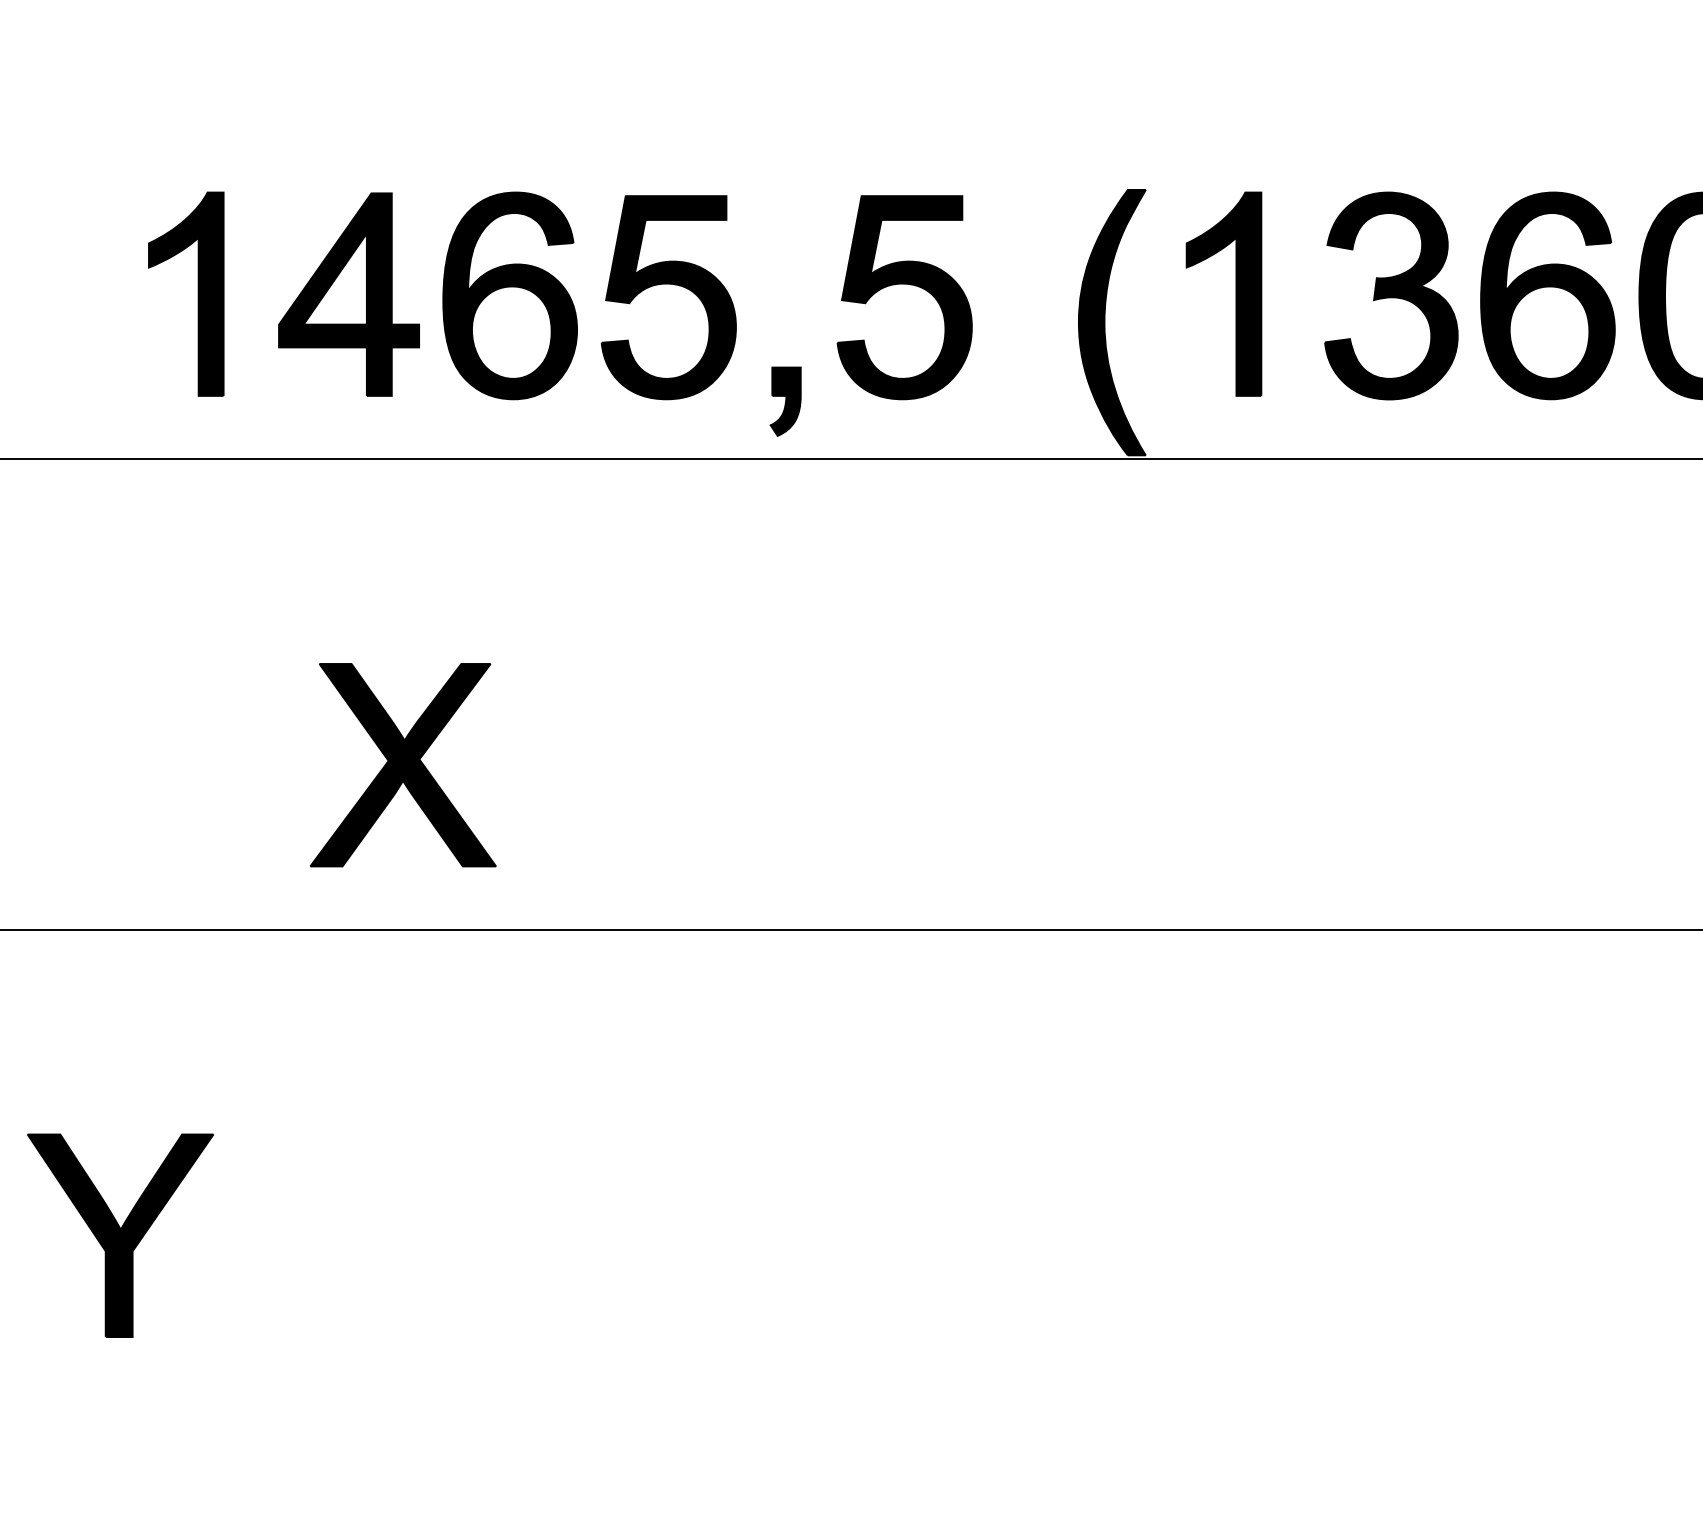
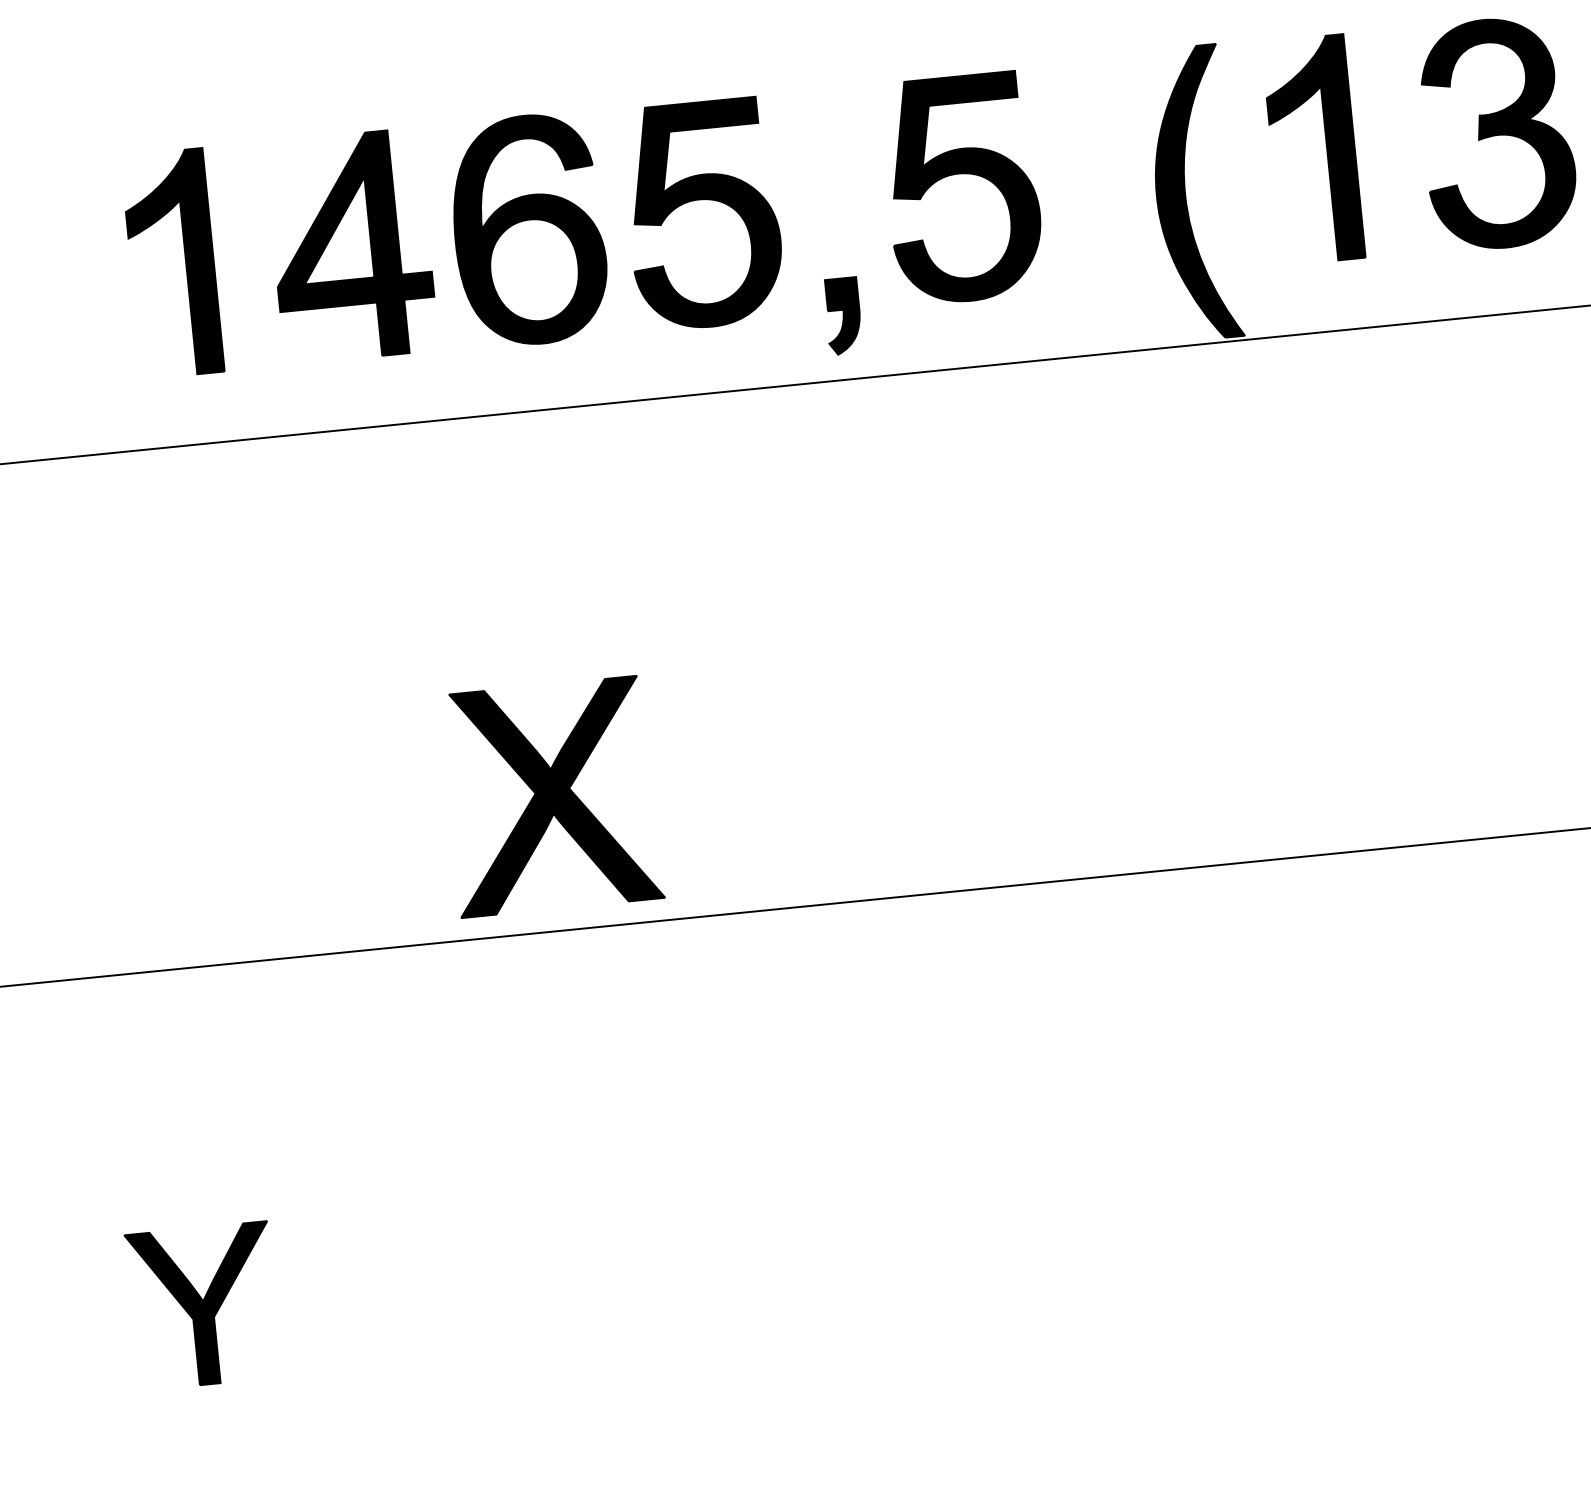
part: (402, 765) -> (551, 797), moved
part: (120, 1235) -> (203, 1305), size x0.7

